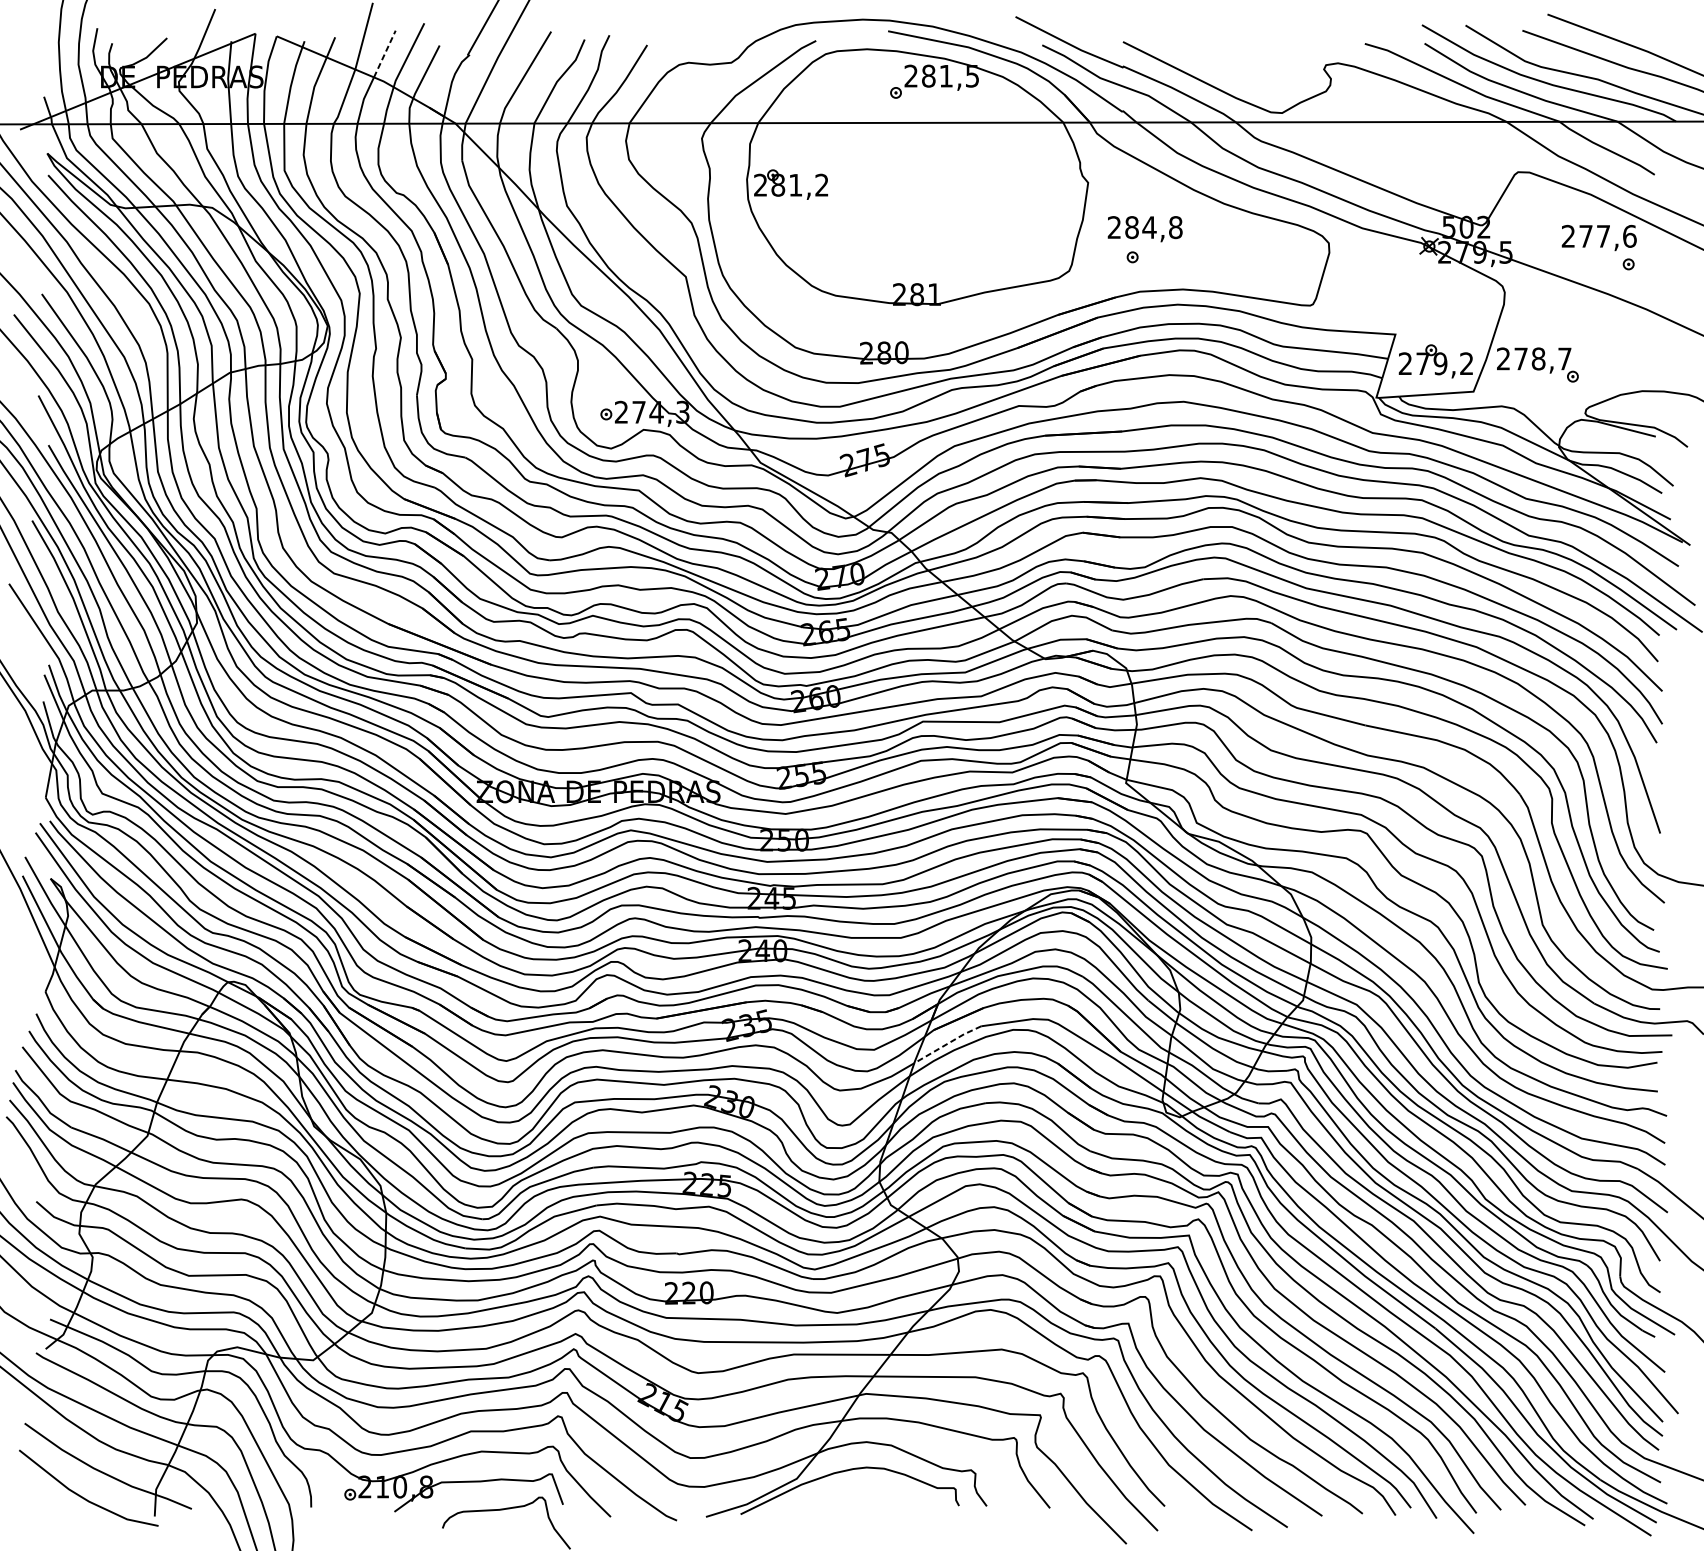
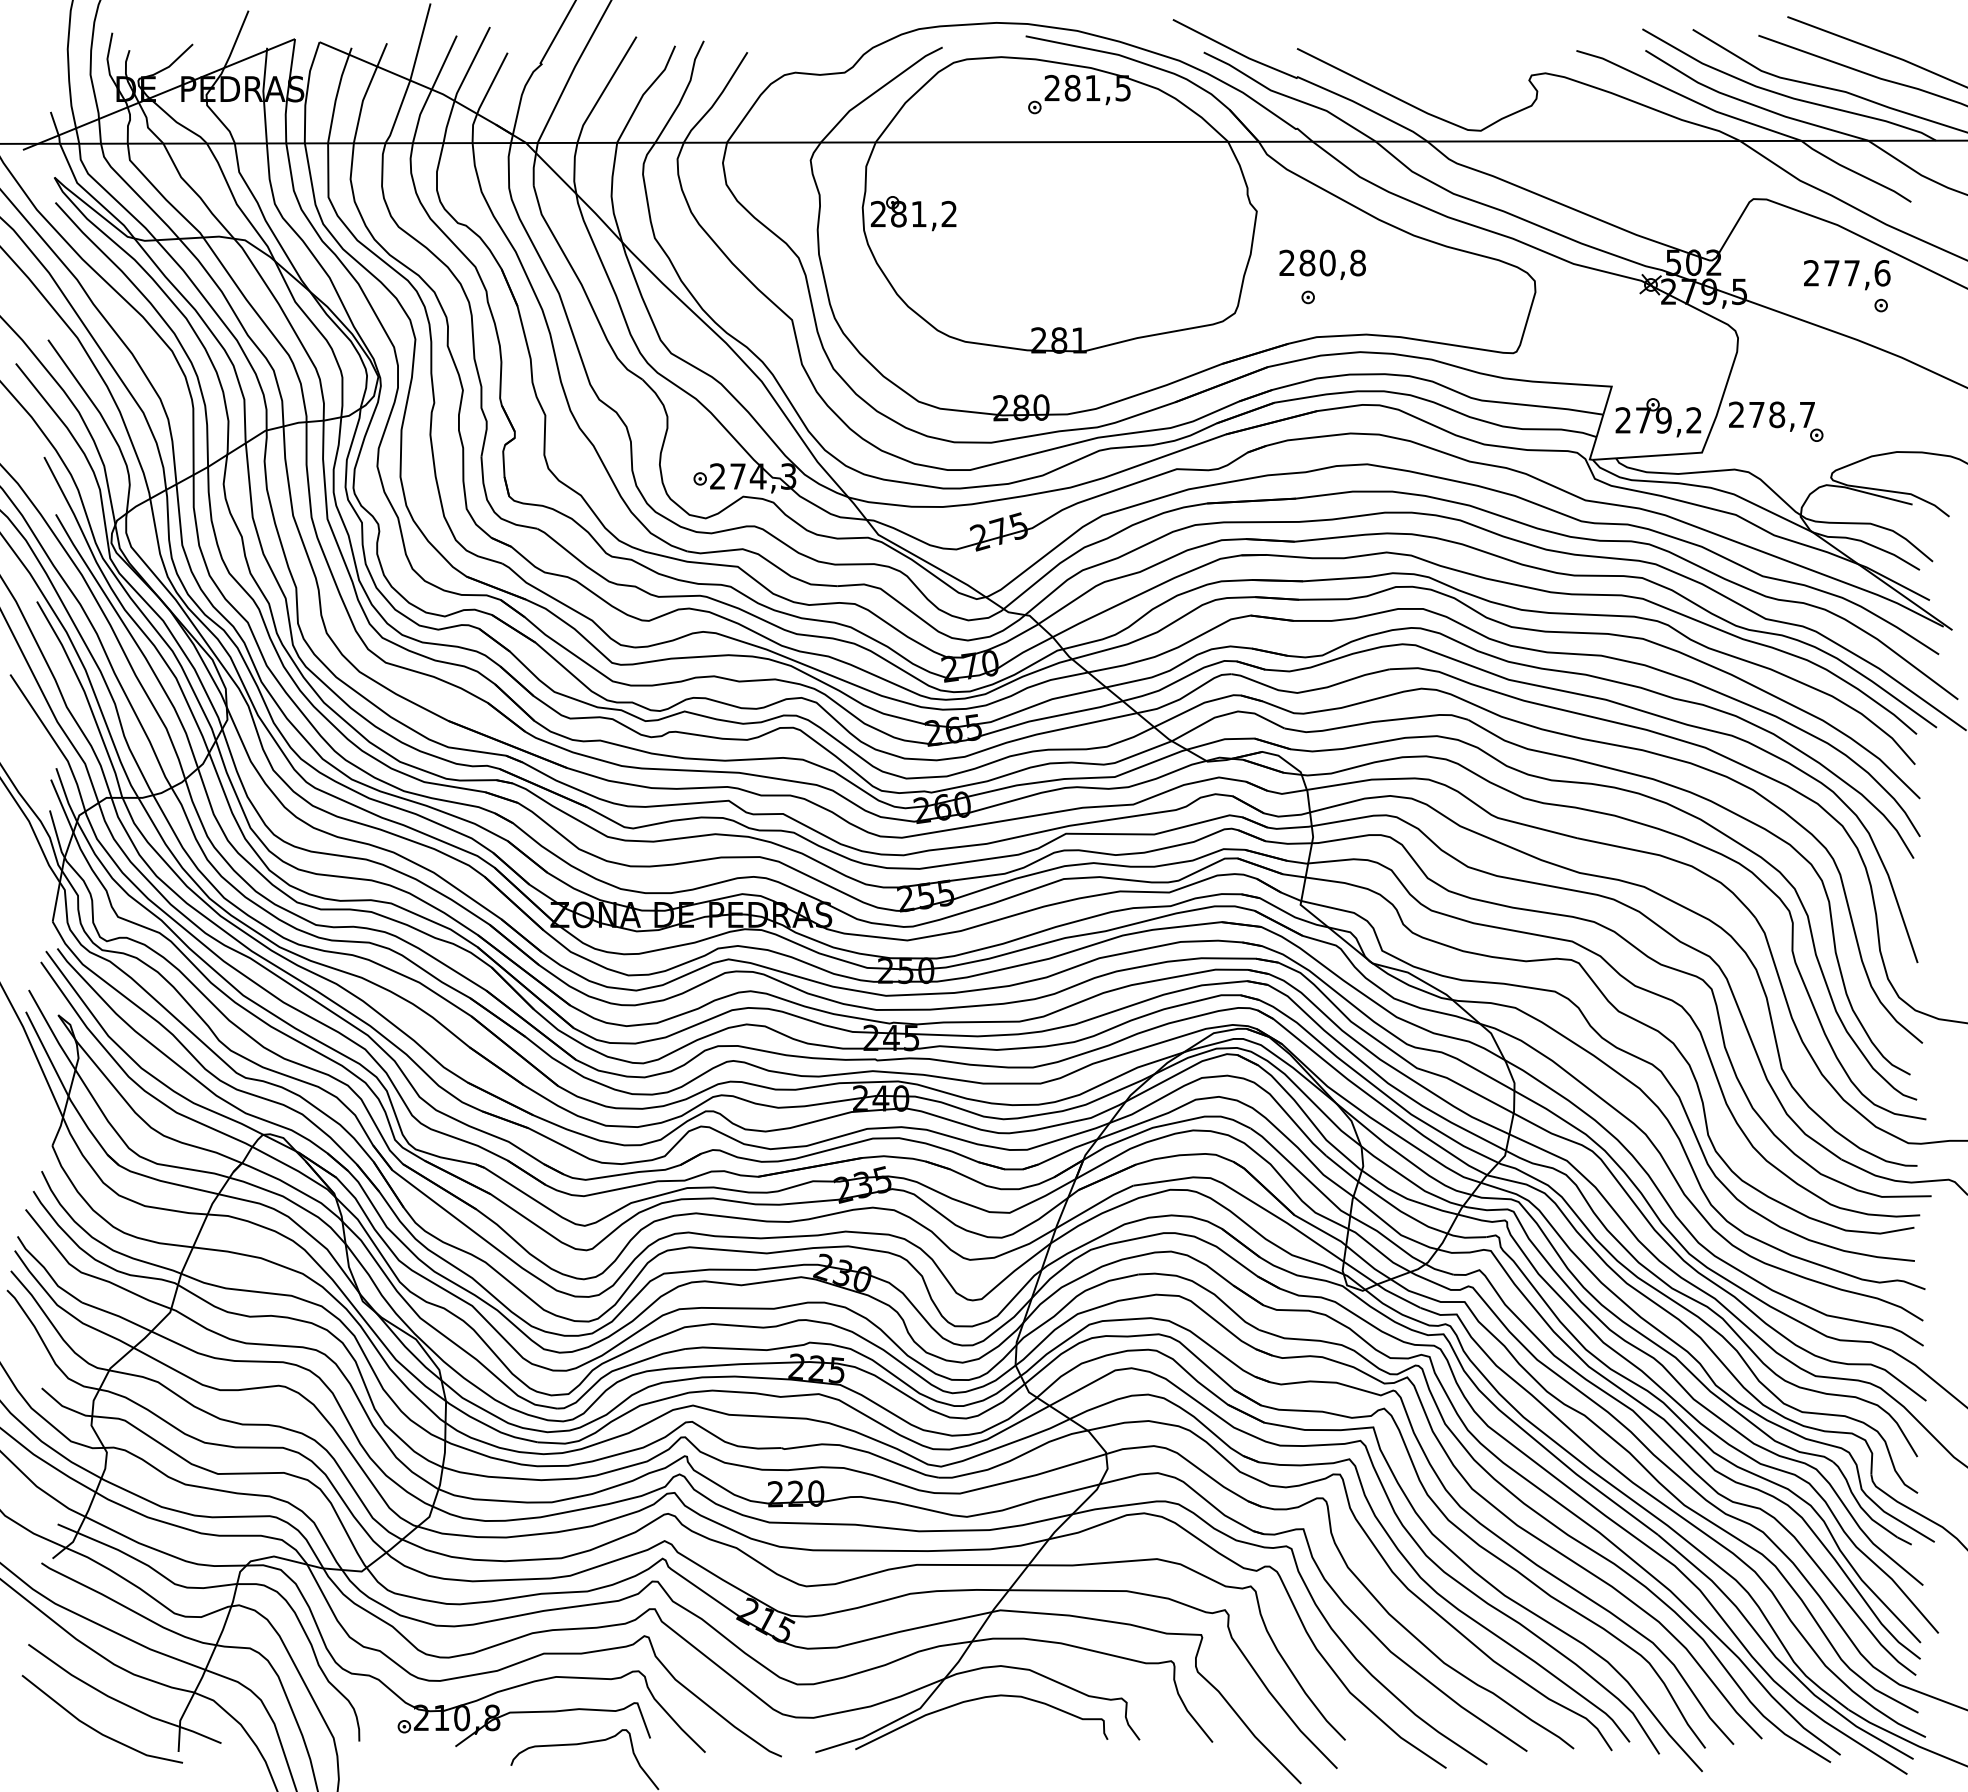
line: (384, 53) -> (444, 62), dashed -> solid
text: (1149, 227) -> (1327, 262), 284,8 -> 280,8
line: (947, 1043) -> (1094, 1205), dashed -> solid

